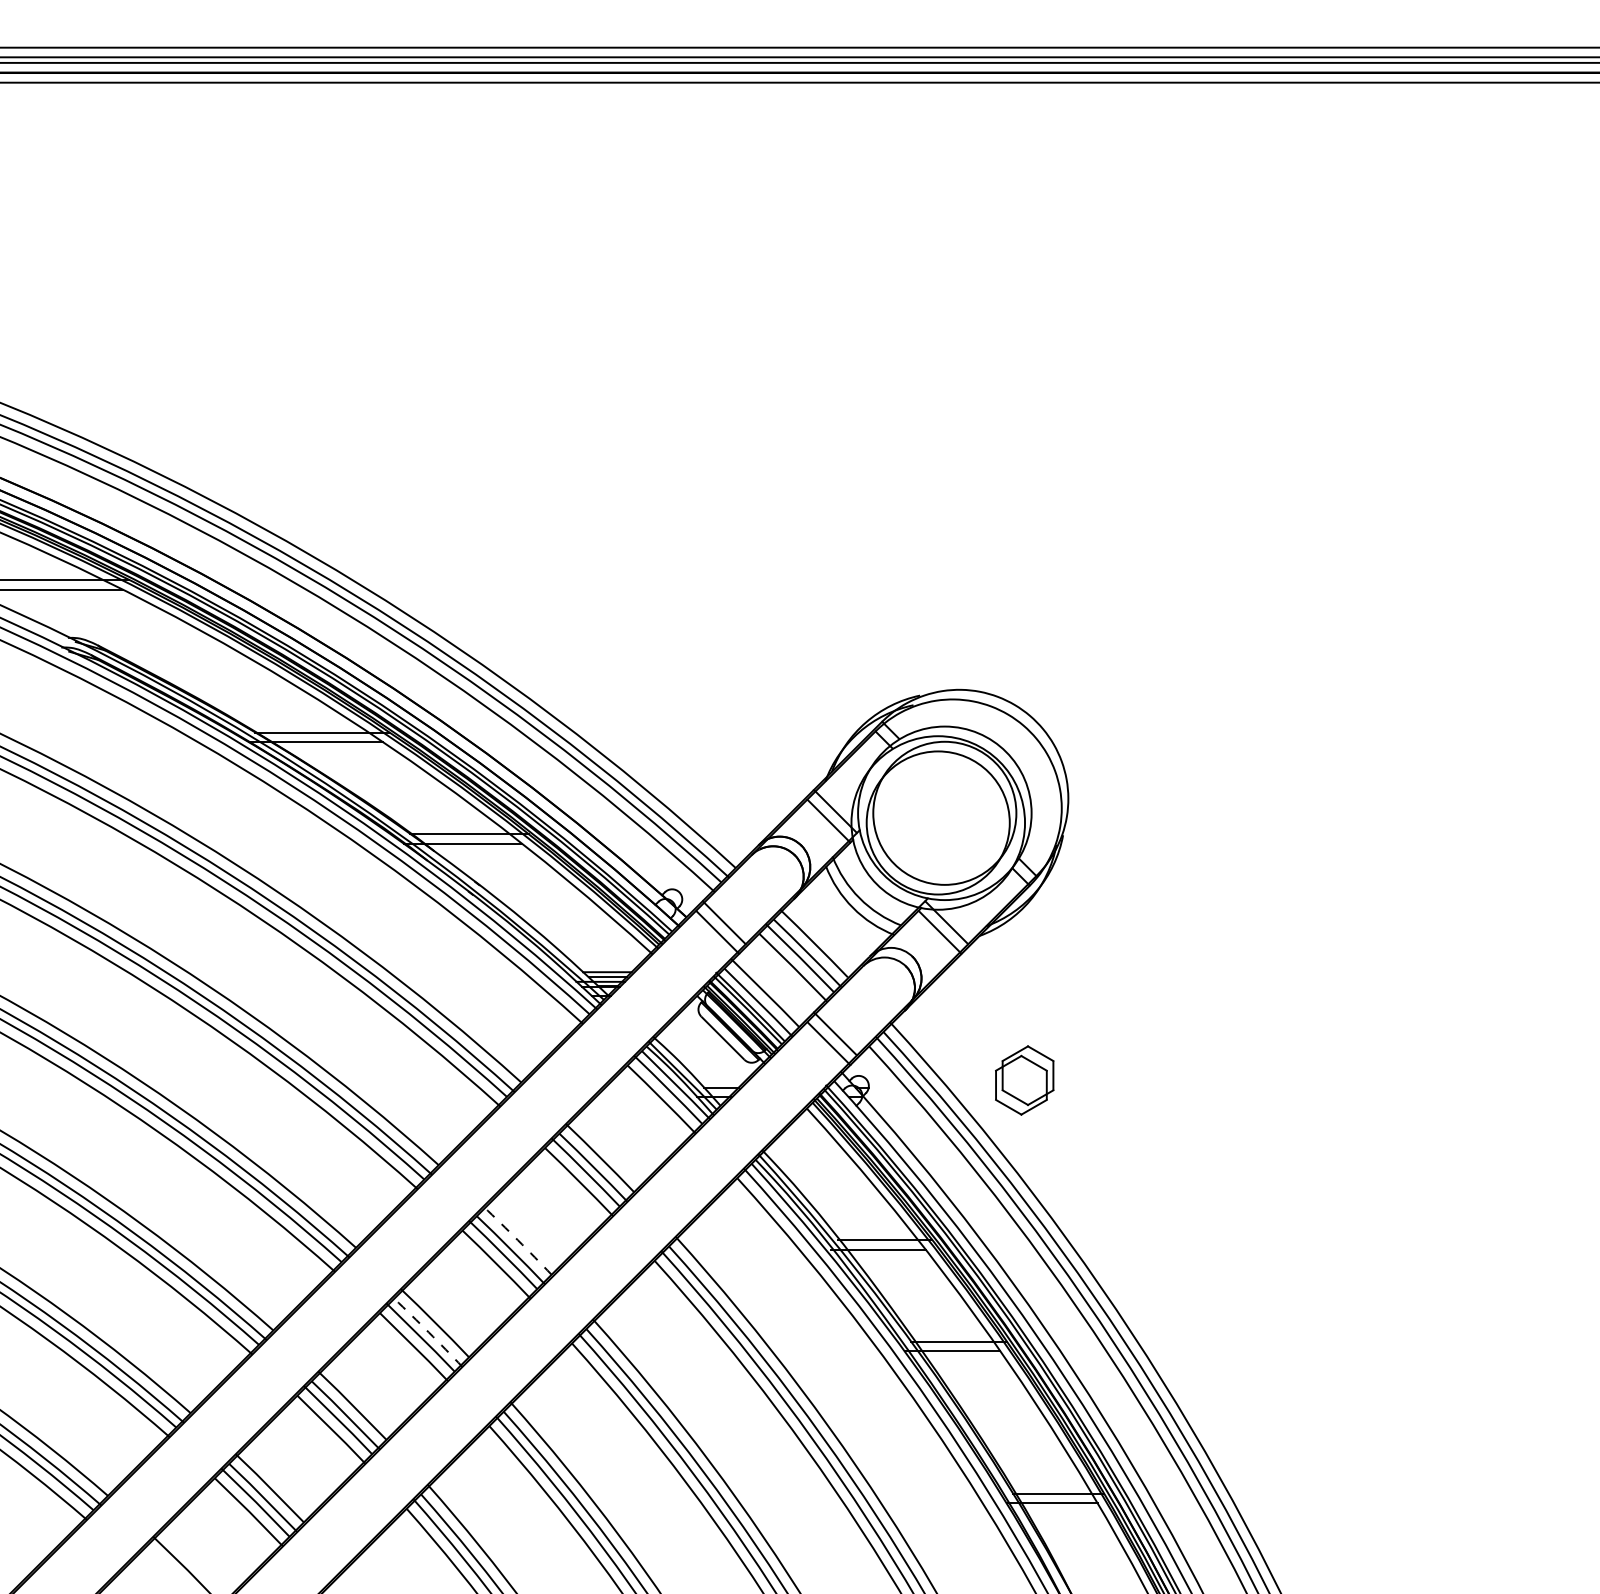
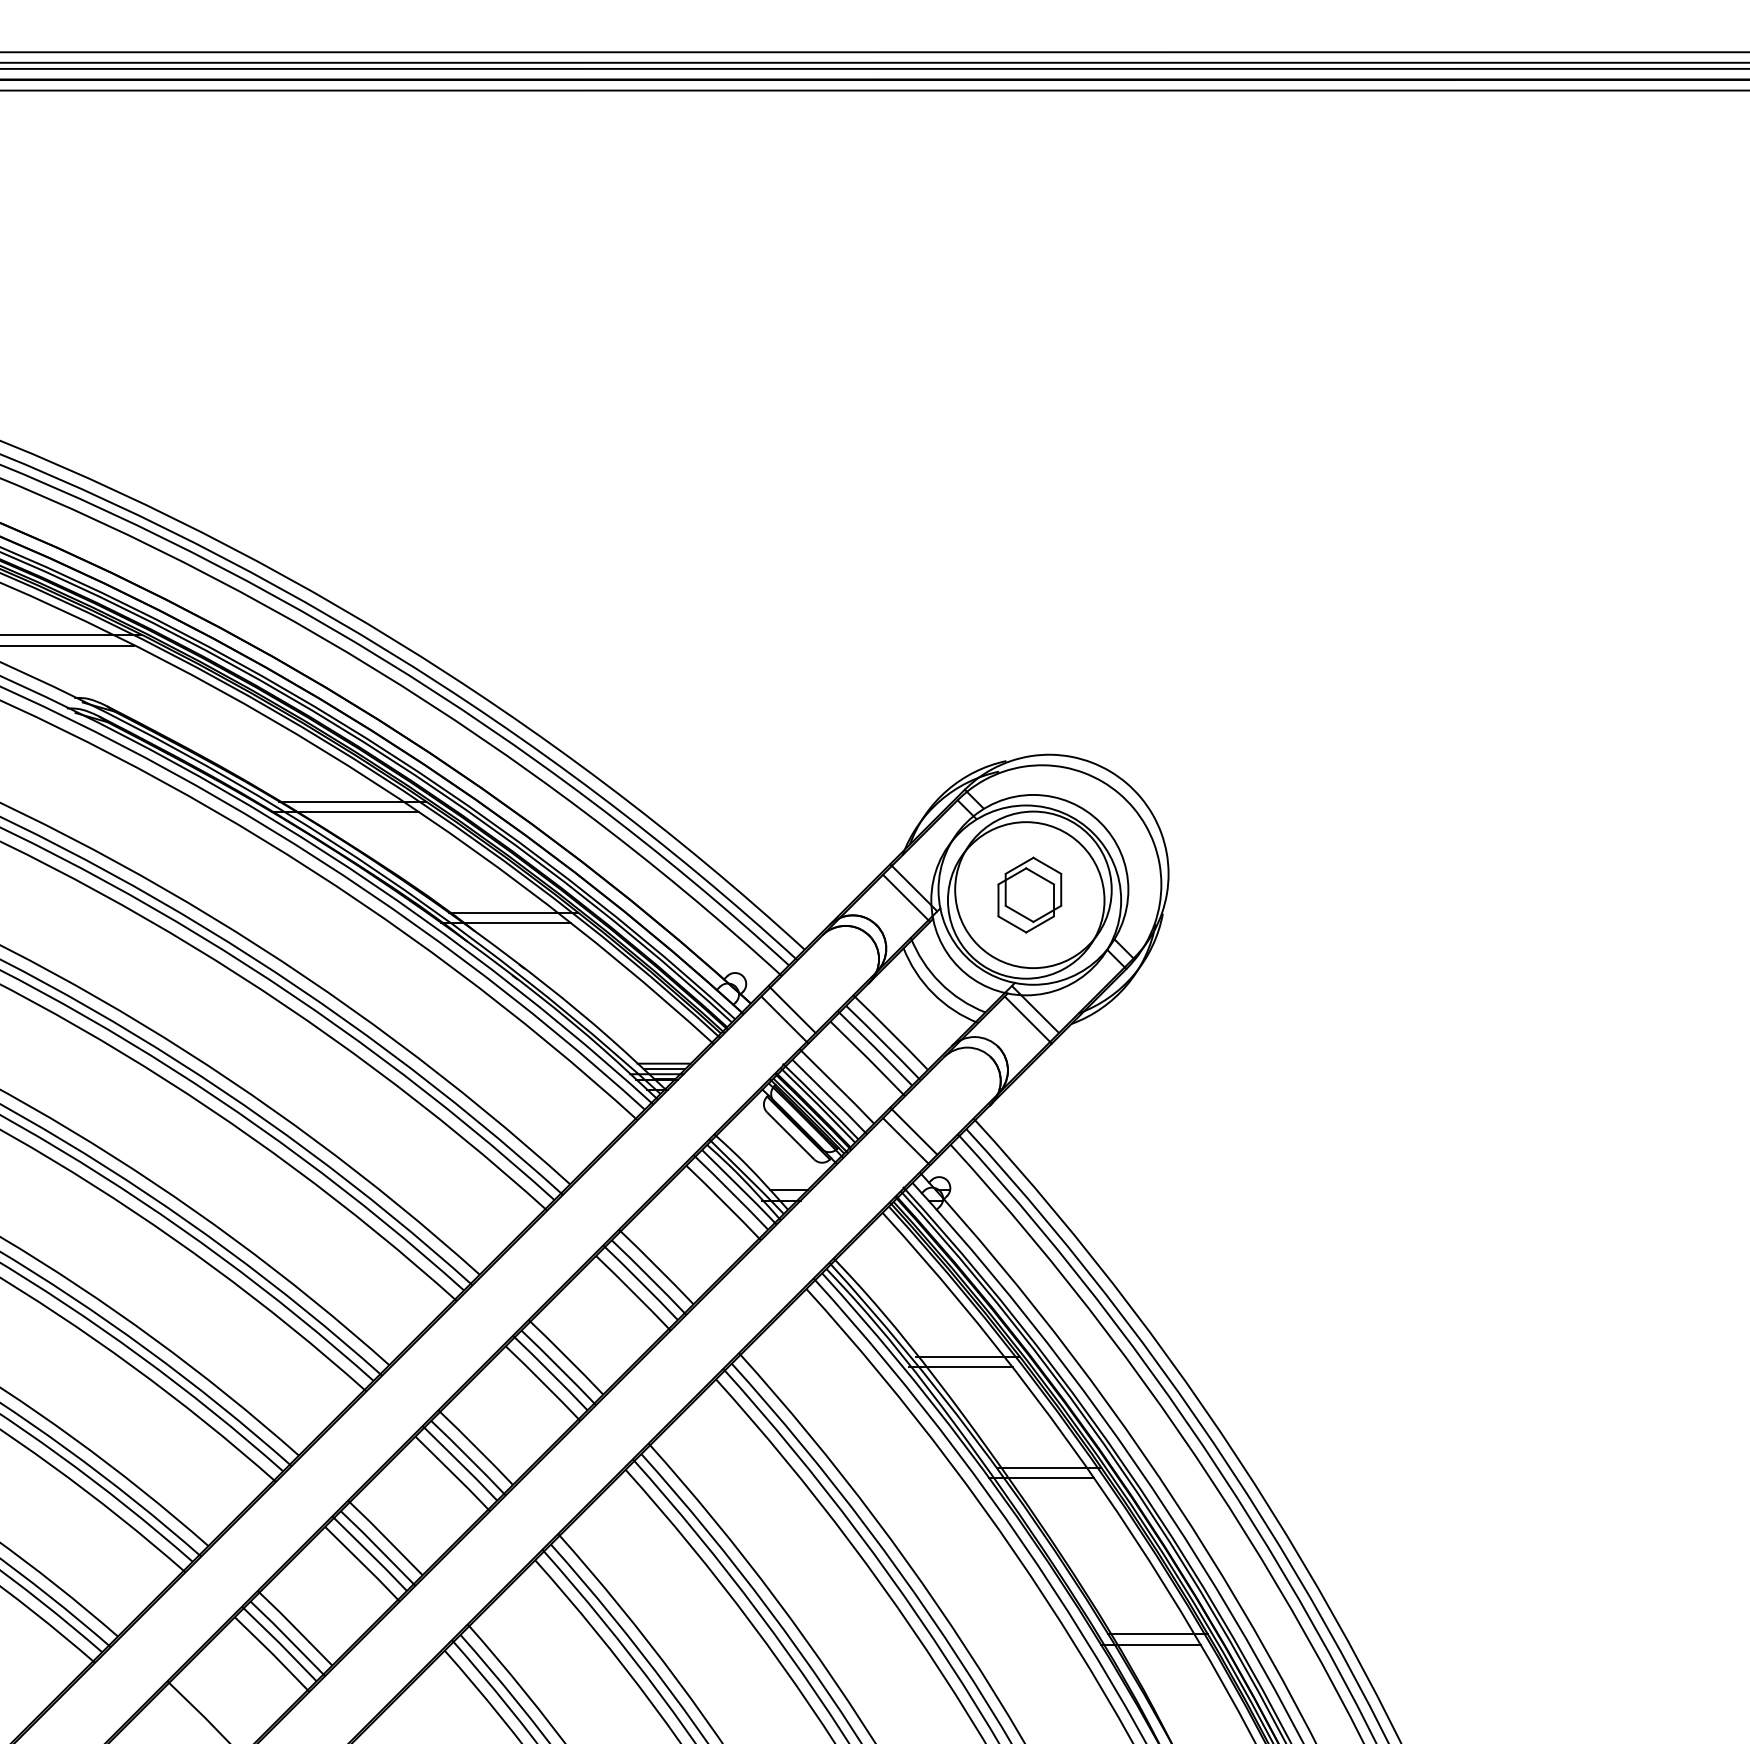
part: (1024, 1079) -> (1029, 894), moved
arc: (518, 1239) -> (566, 1356), dashed -> solid
arc: (428, 1332) -> (468, 1457), dashed -> solid

